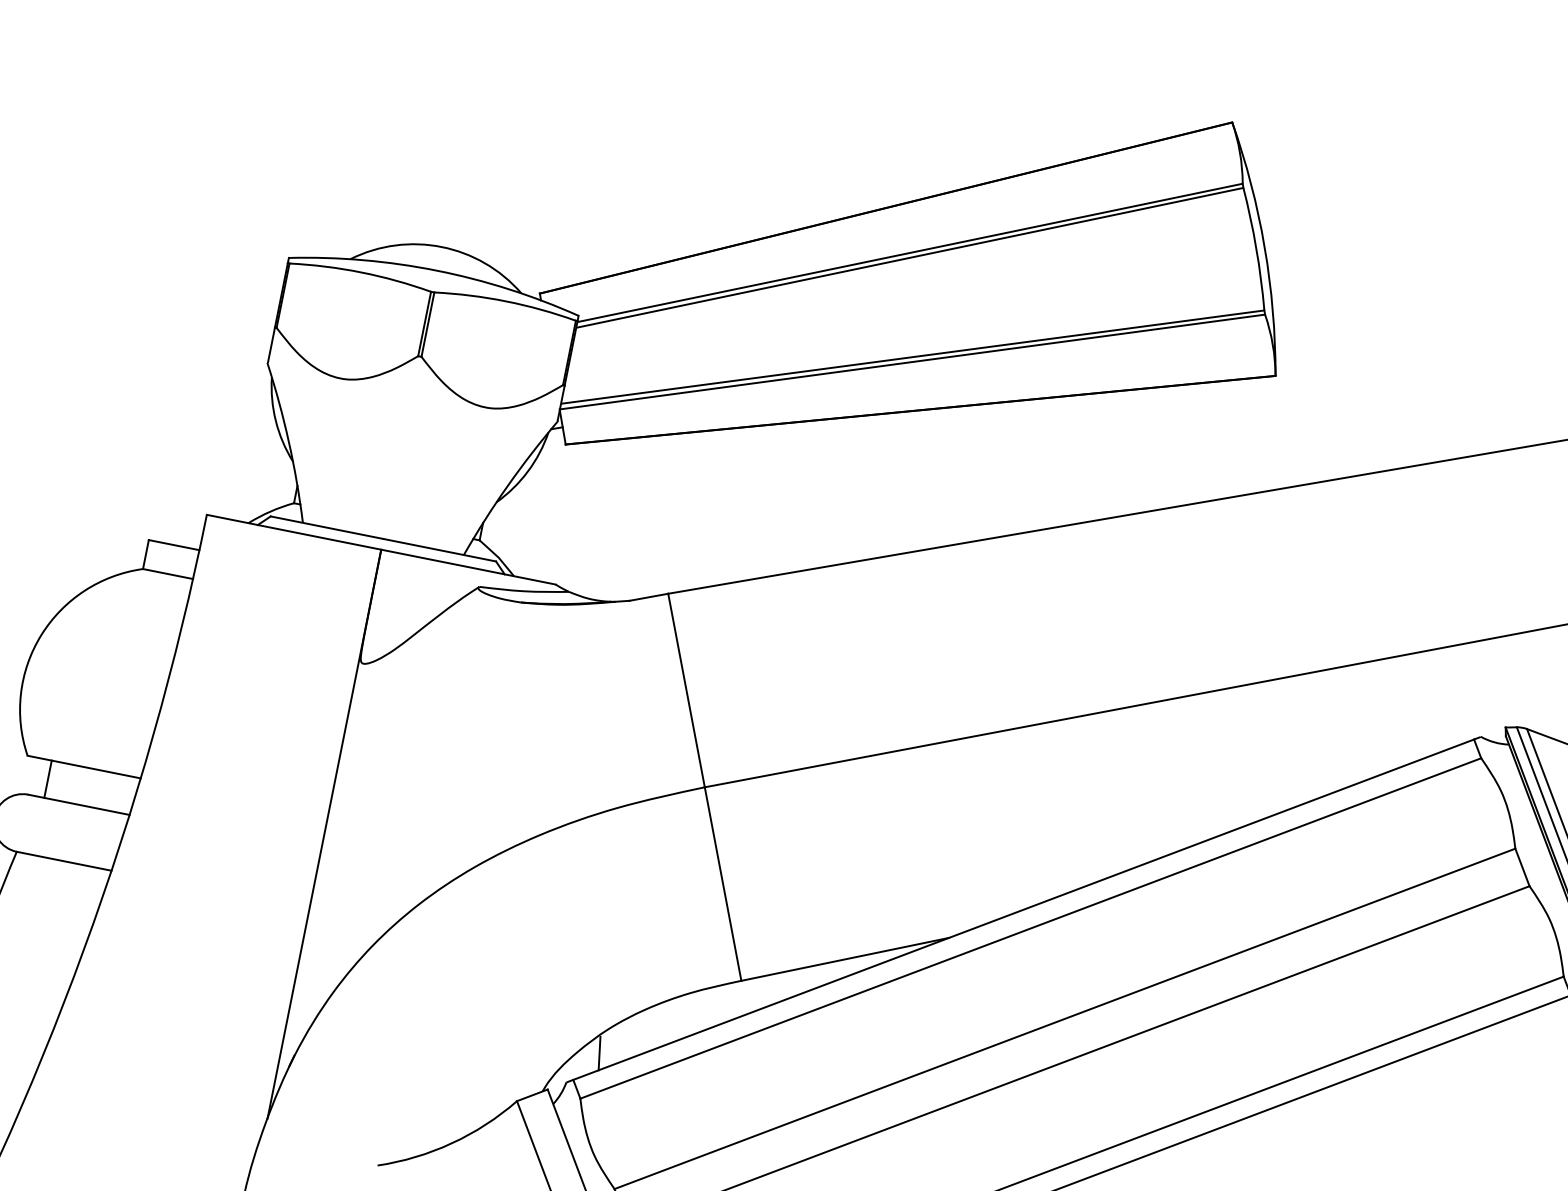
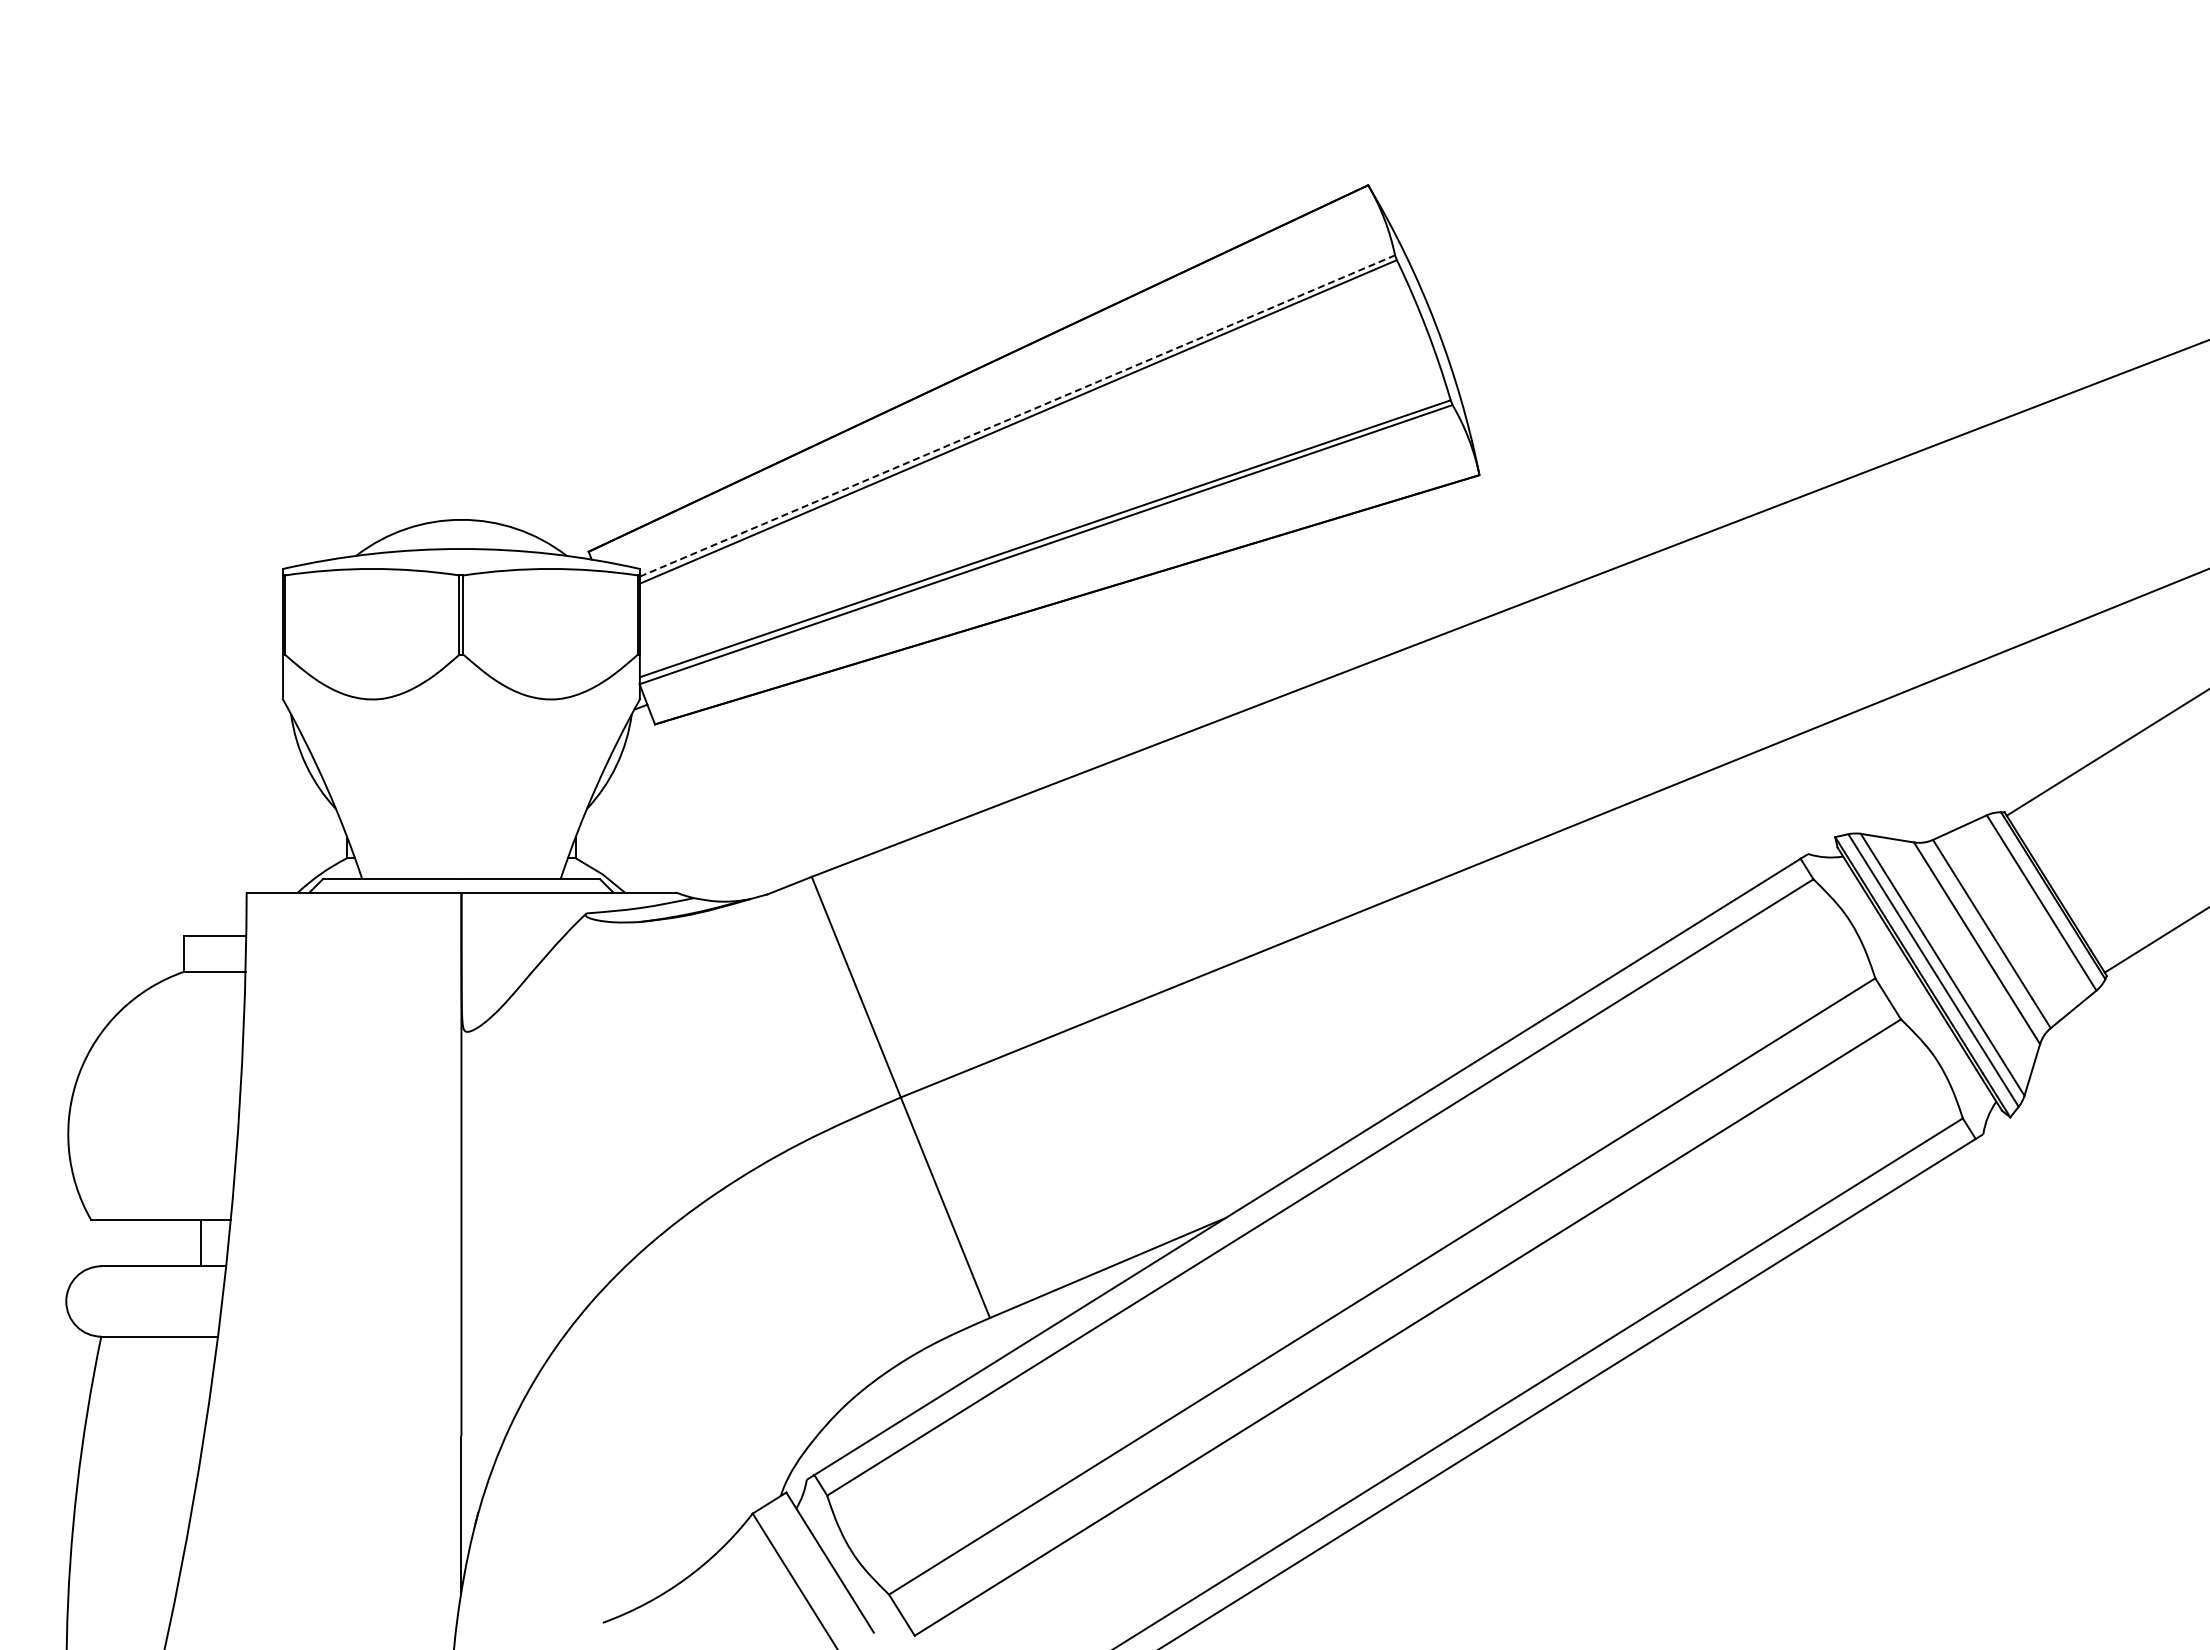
line: (909, 253) -> (1017, 416), solid -> dashed
line: (48, 779) -> (201, 1243), moved
line: (599, 1053) -> (839, 1437), removed

